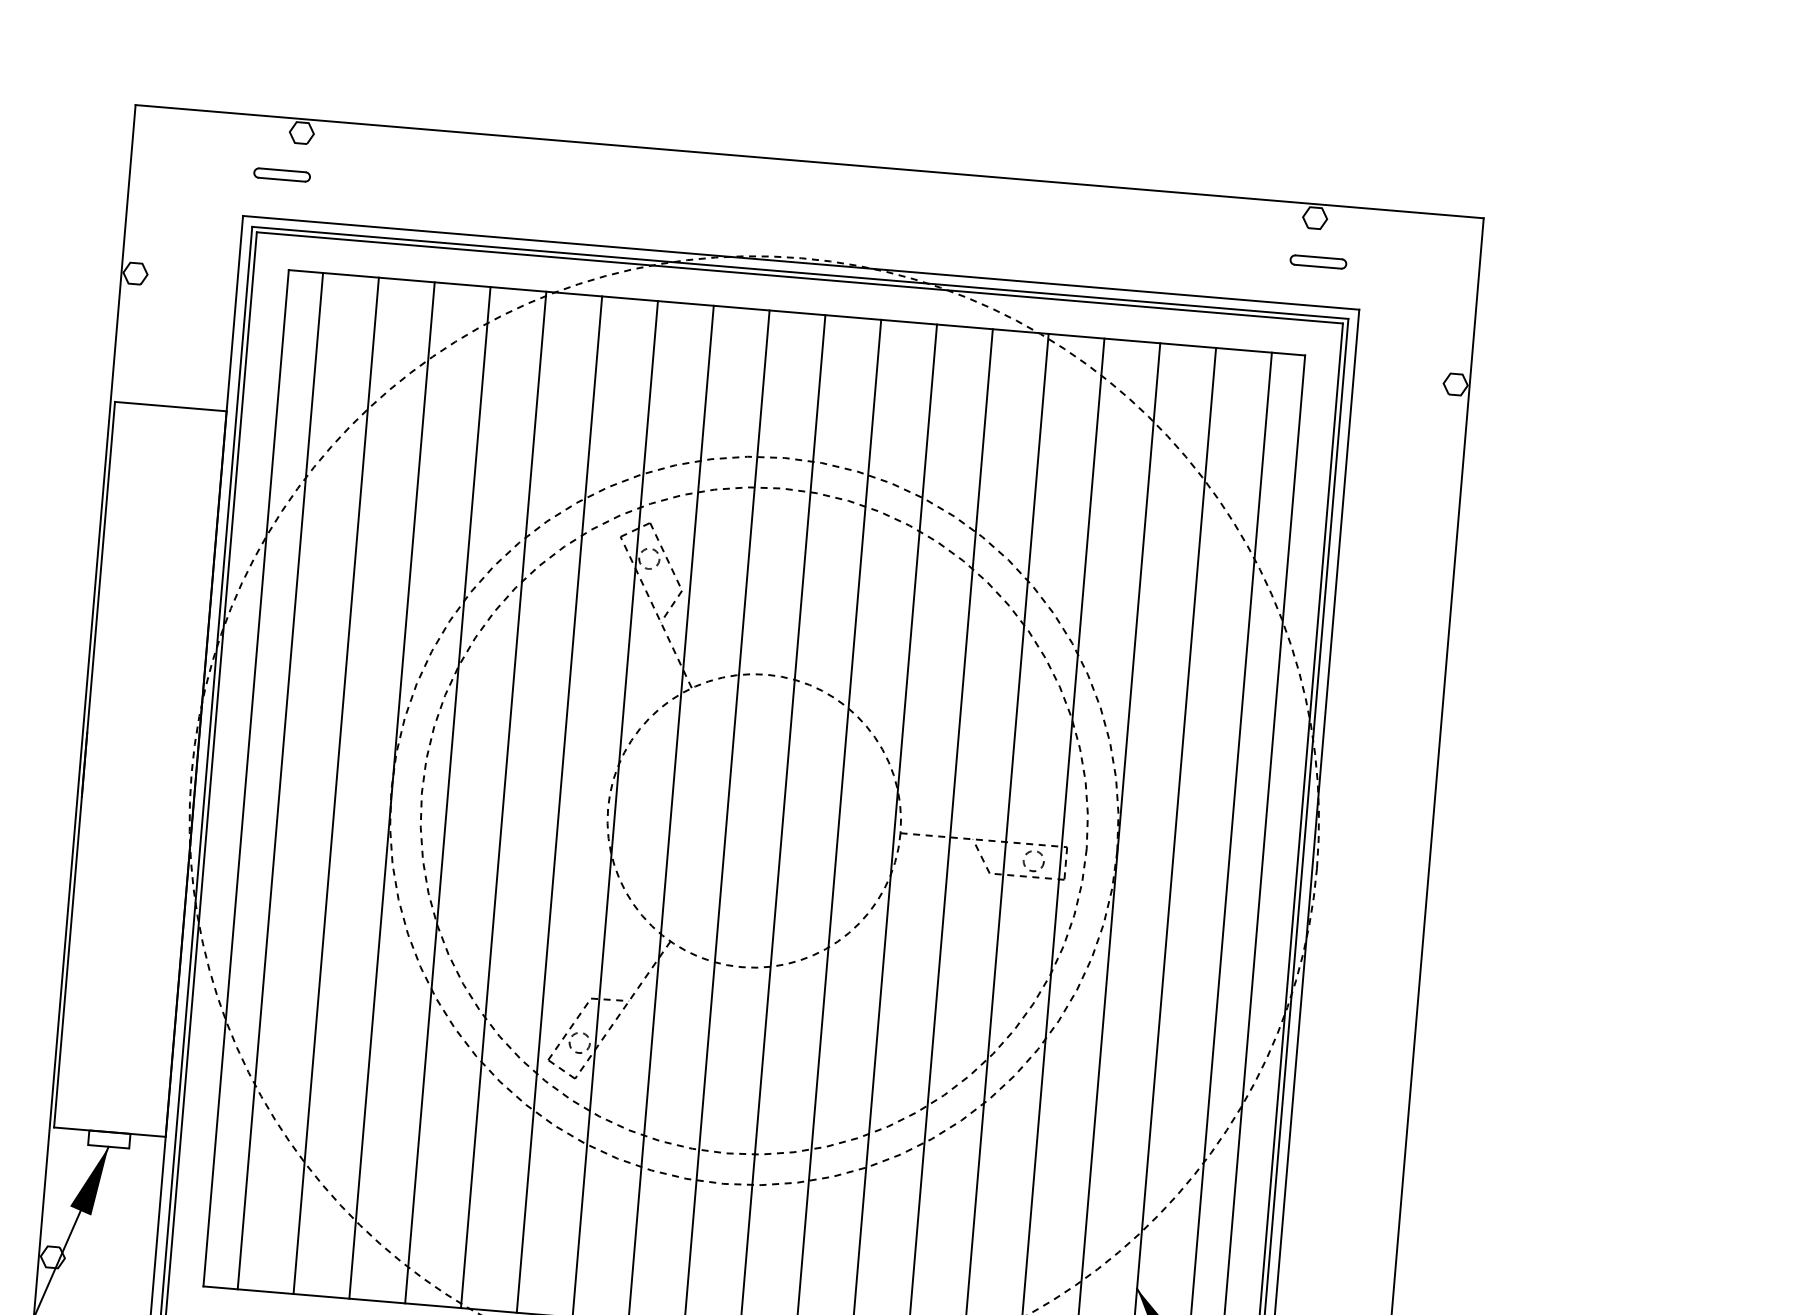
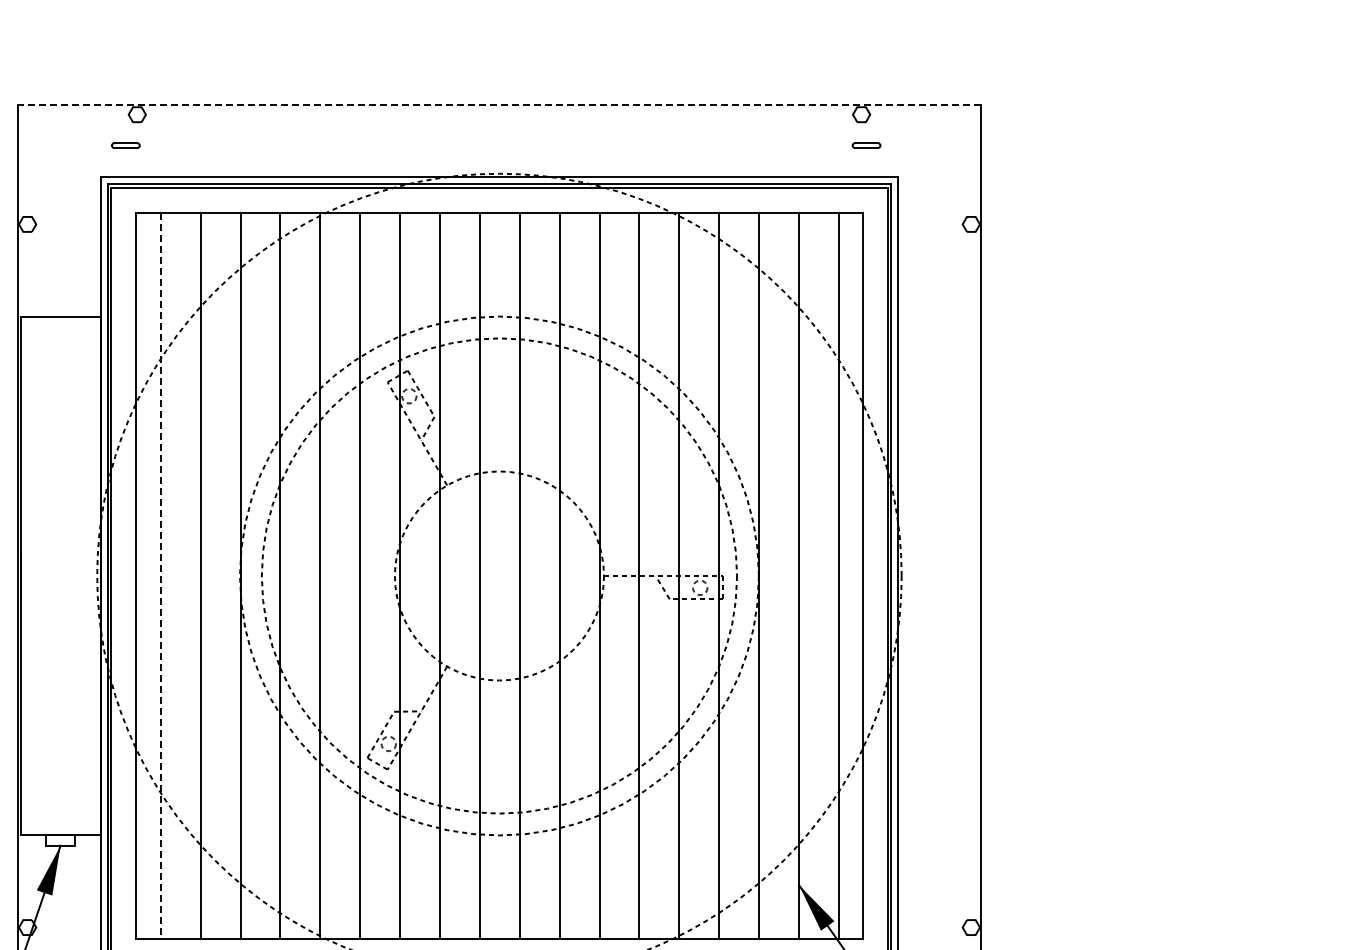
line: (809, 161) -> (499, 104), solid -> dashed
part: (281, 174) -> (125, 145), size x0.7
part: (1318, 261) -> (866, 145), size x0.7
line: (280, 781) -> (160, 576), solid -> dashed

